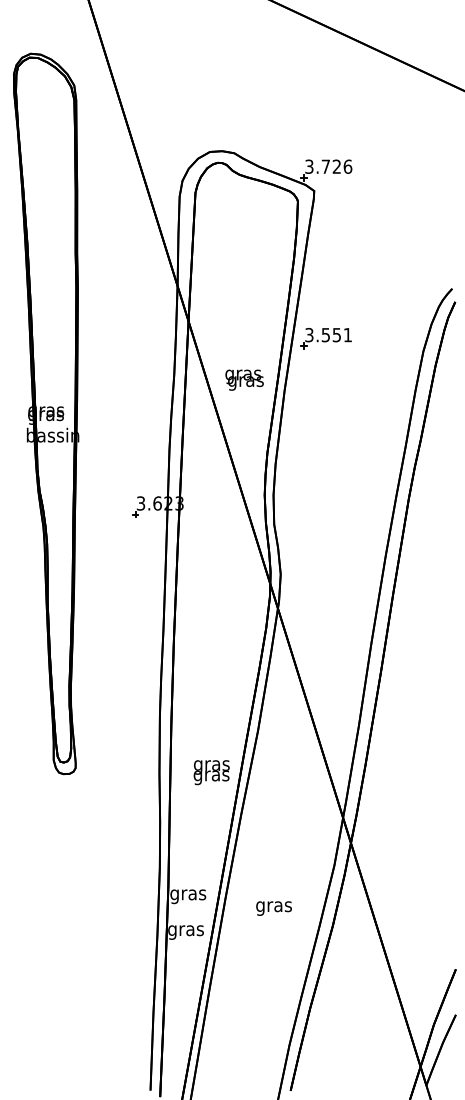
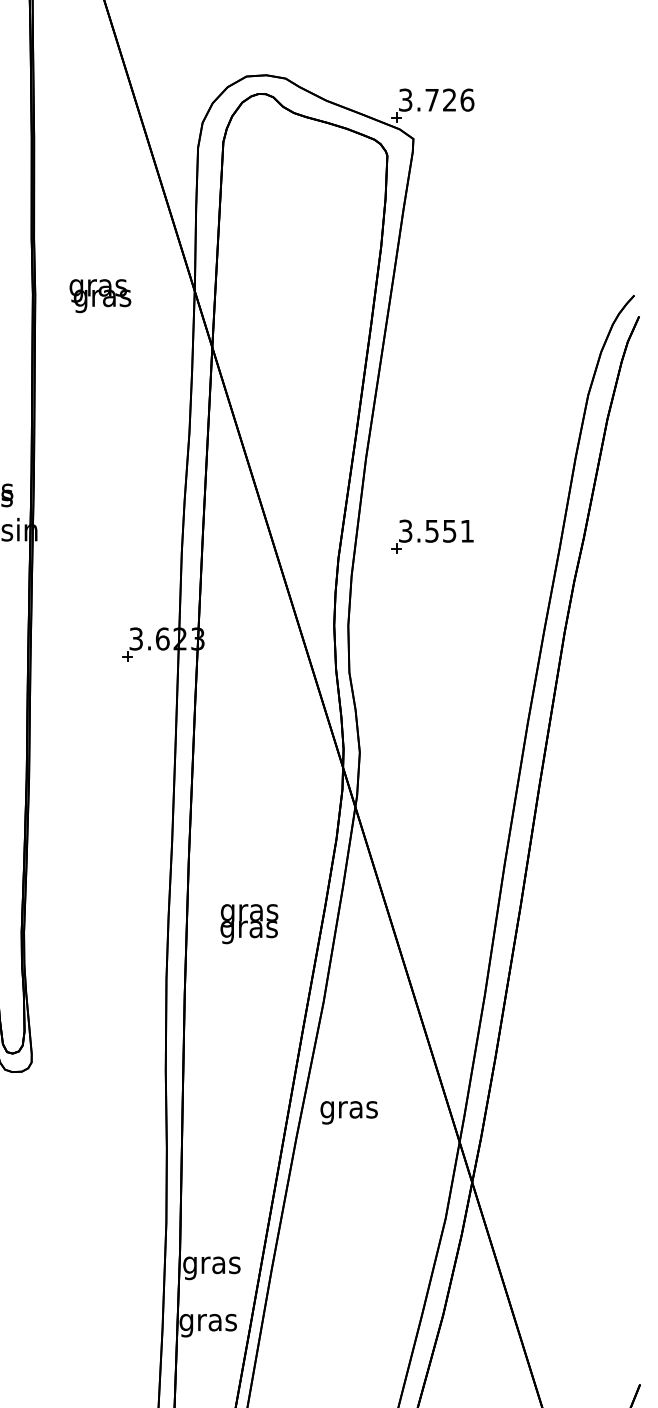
part: (325, 338) -> (431, 536), moved
text: (244, 379) -> (100, 294), moved
text: (211, 772) -> (249, 923), moved
text: (273, 908) -> (348, 1112), moved

